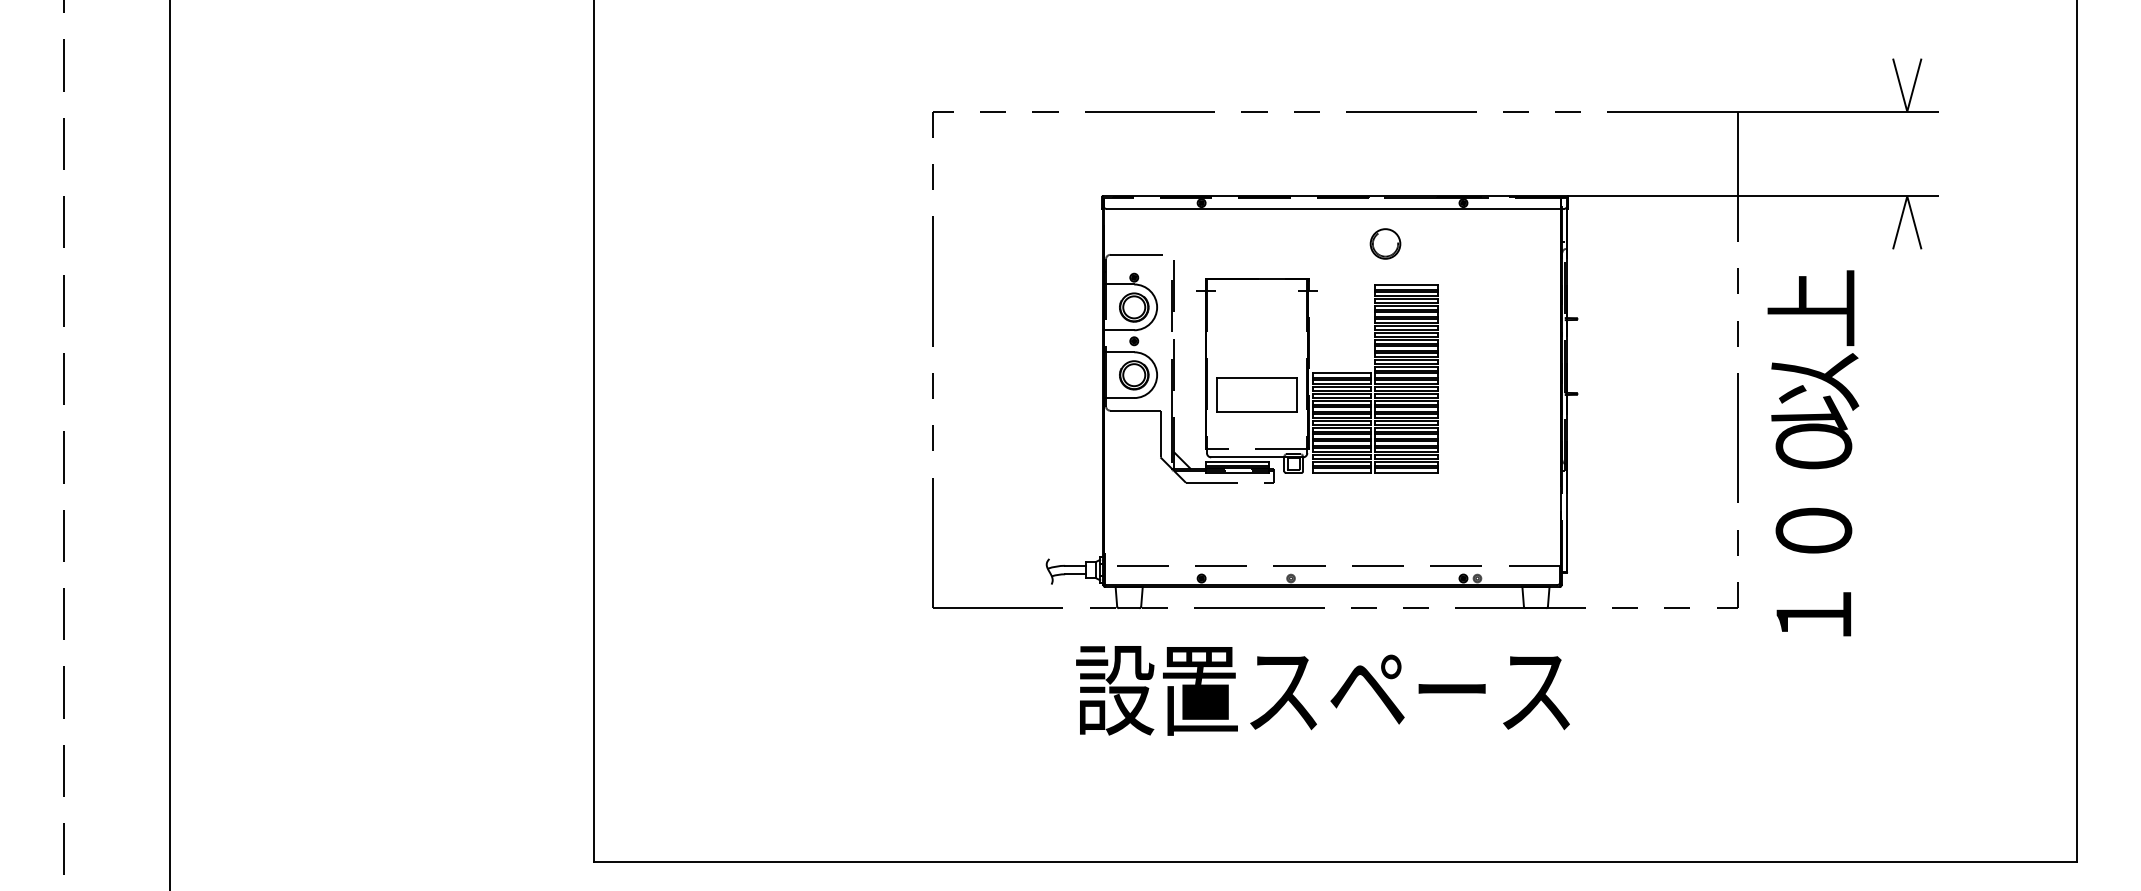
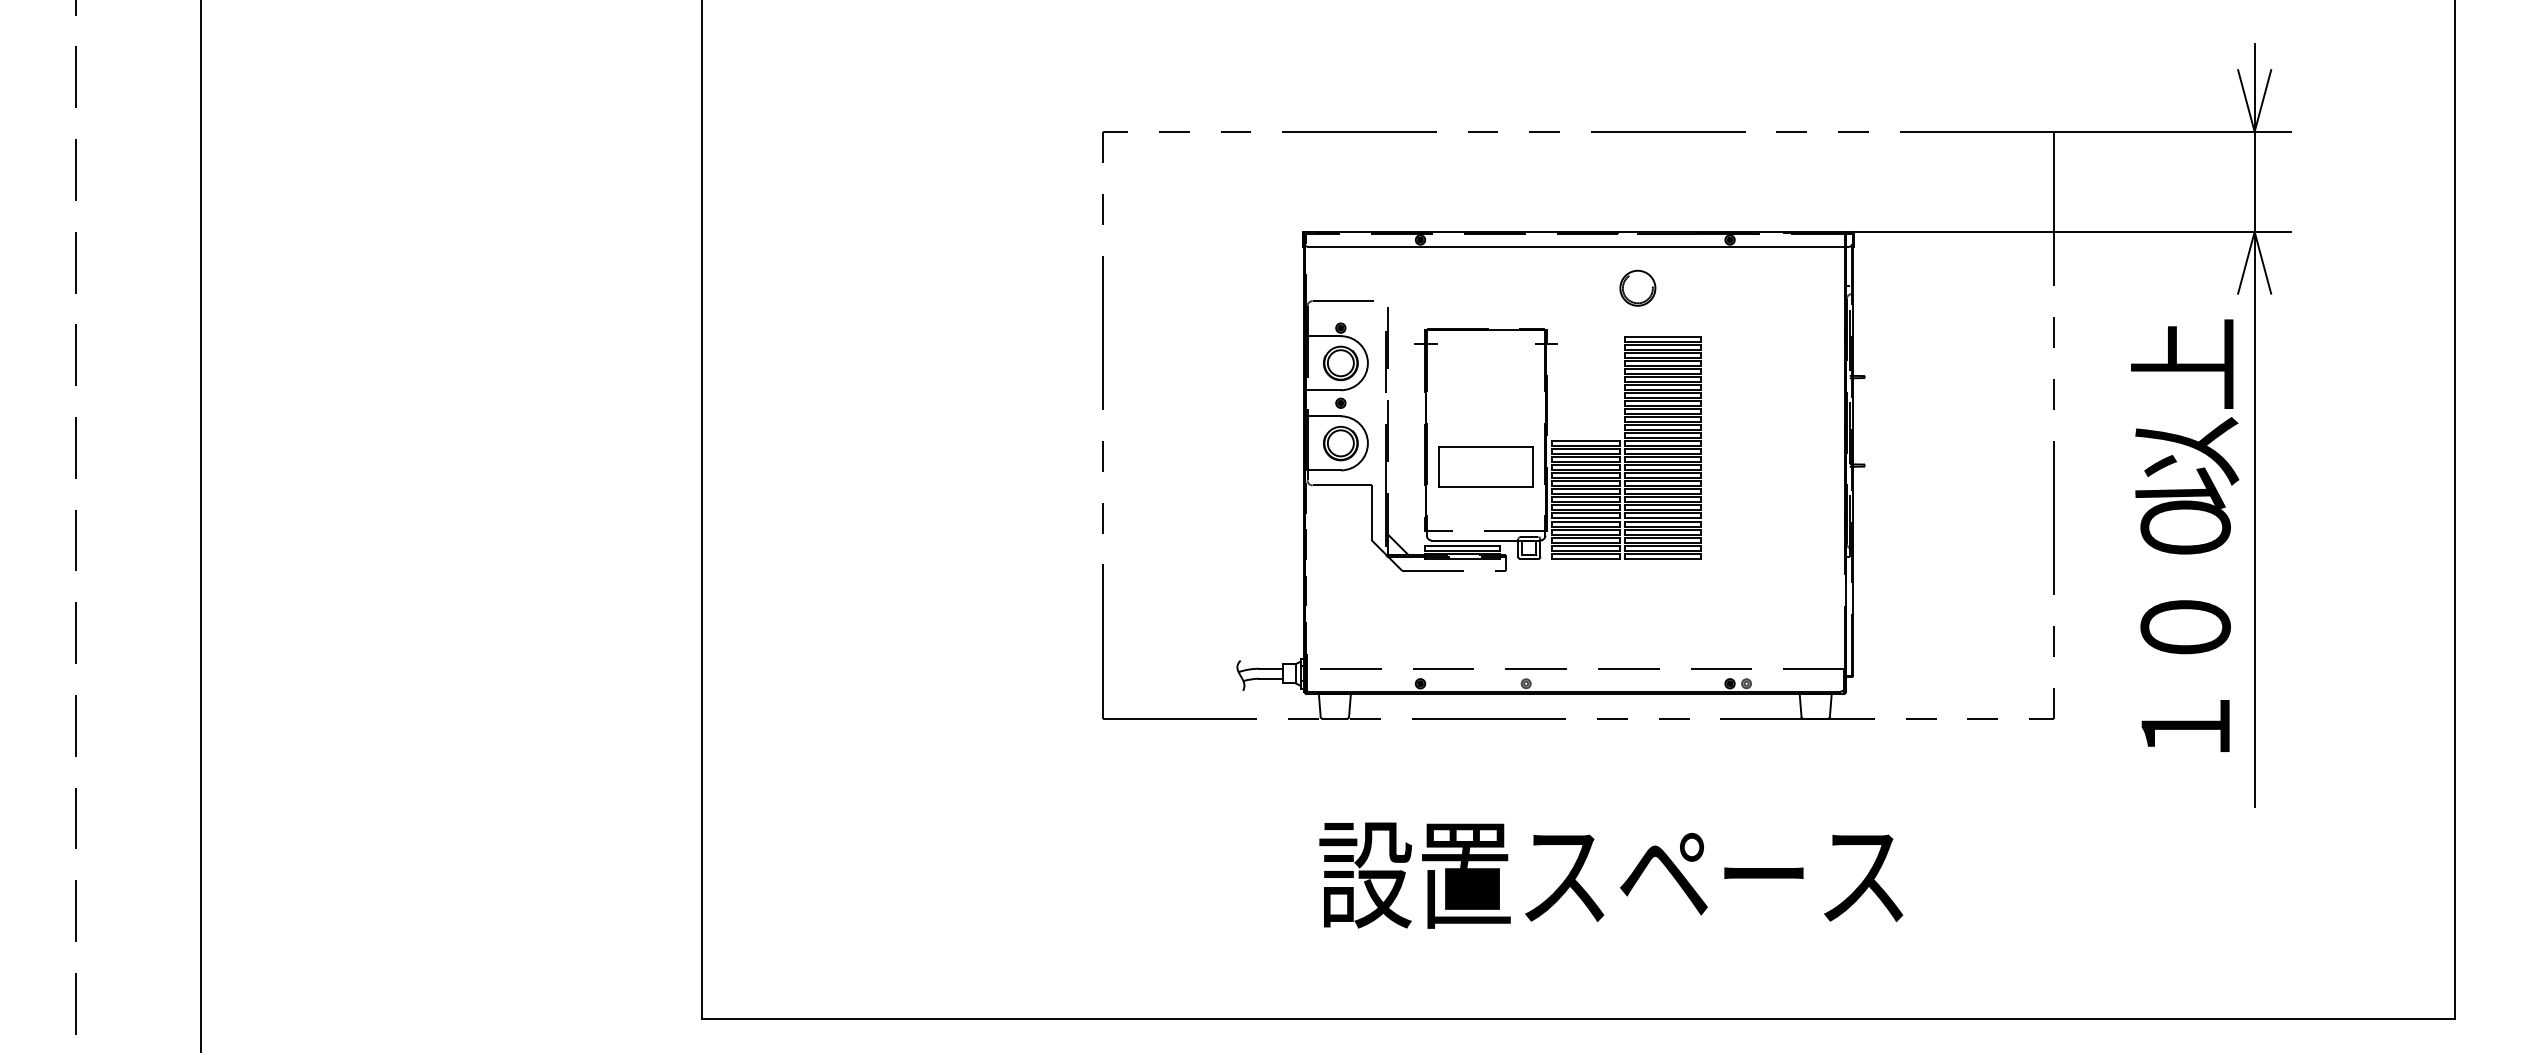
line: (1907, 359) -> (2254, 424), added
text: (1813, 453) -> (2185, 535), moved
text: (1322, 690) -> (1610, 875), moved

